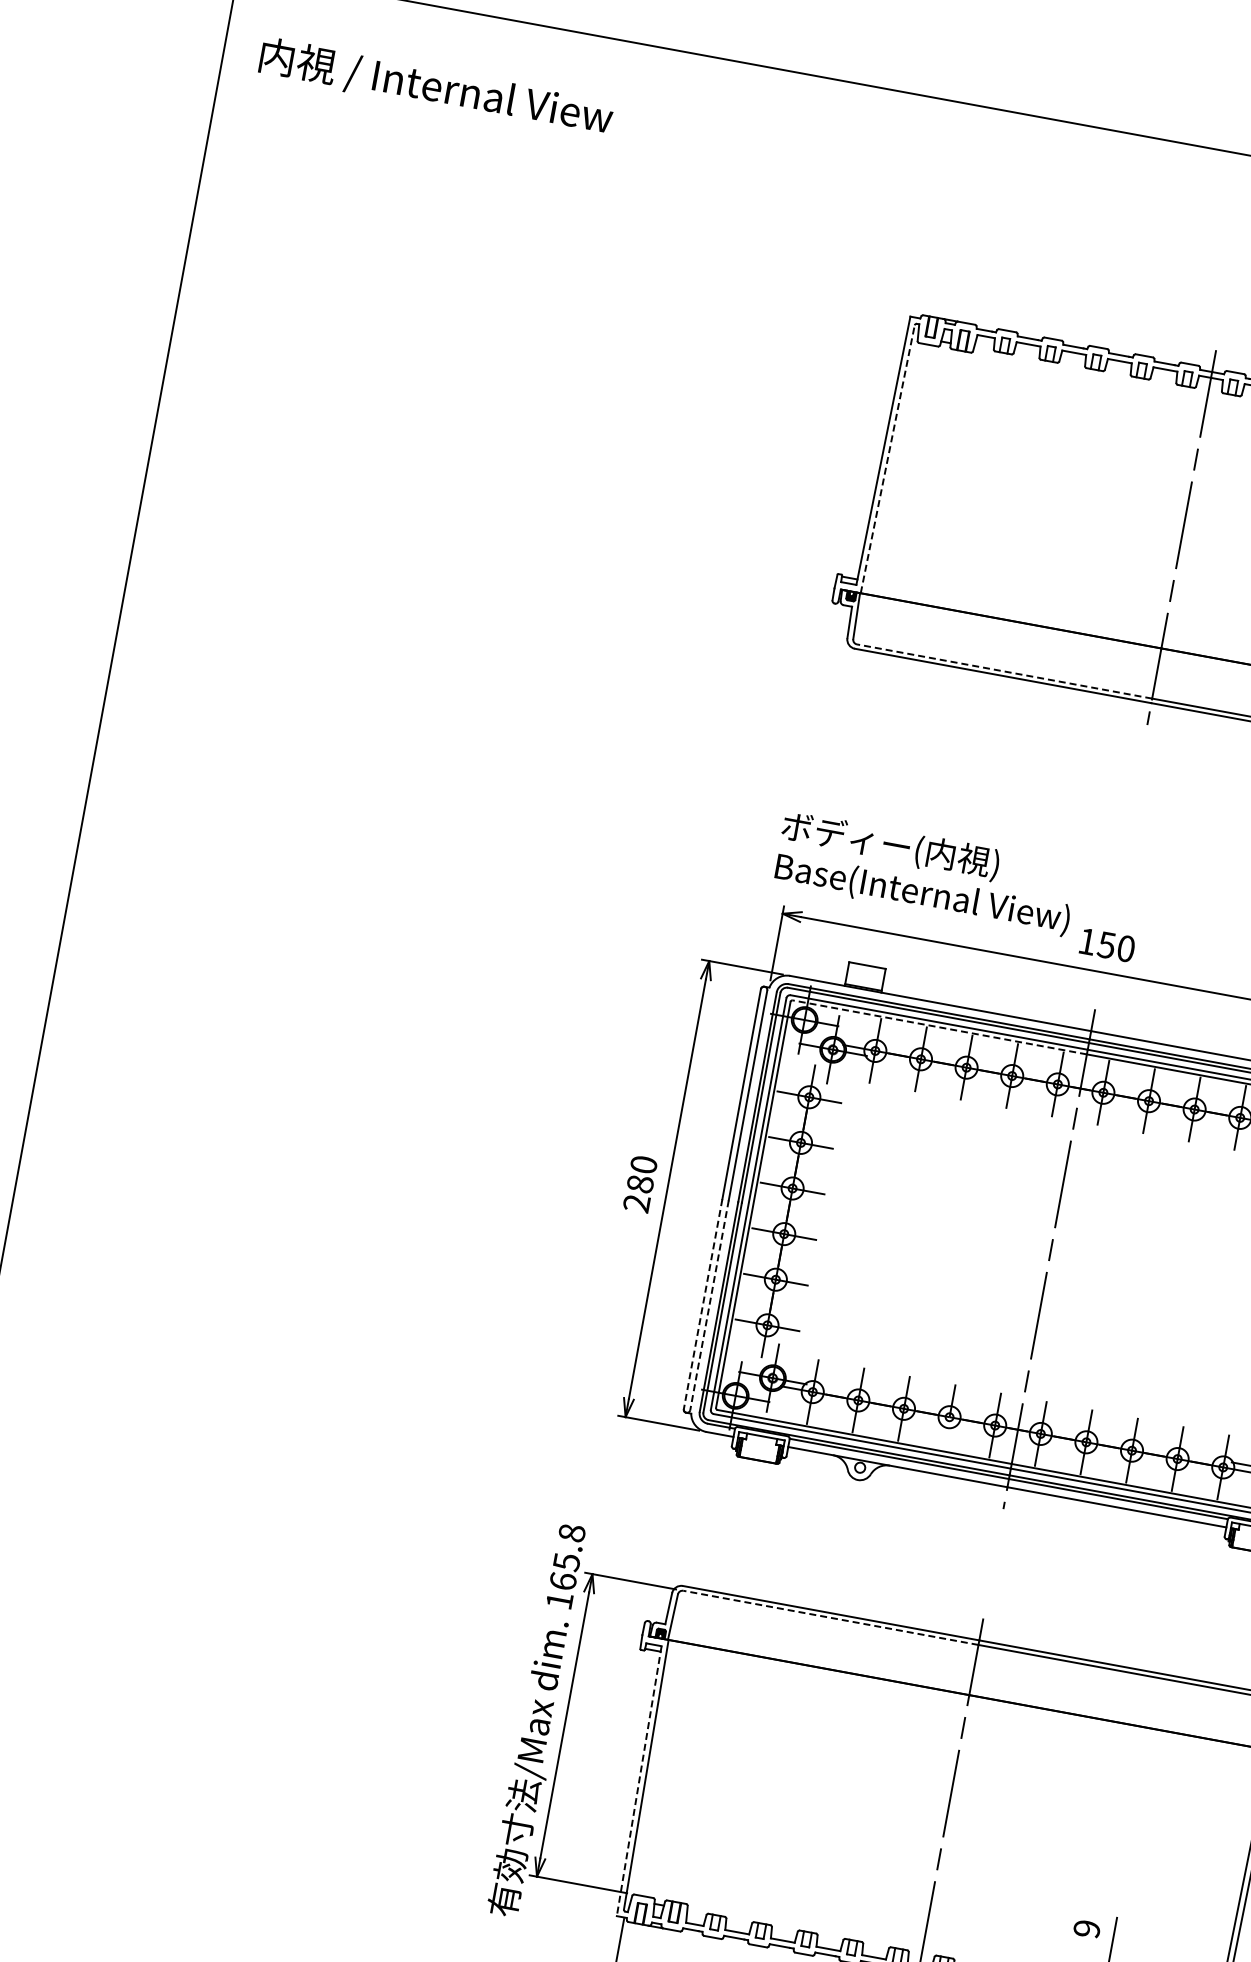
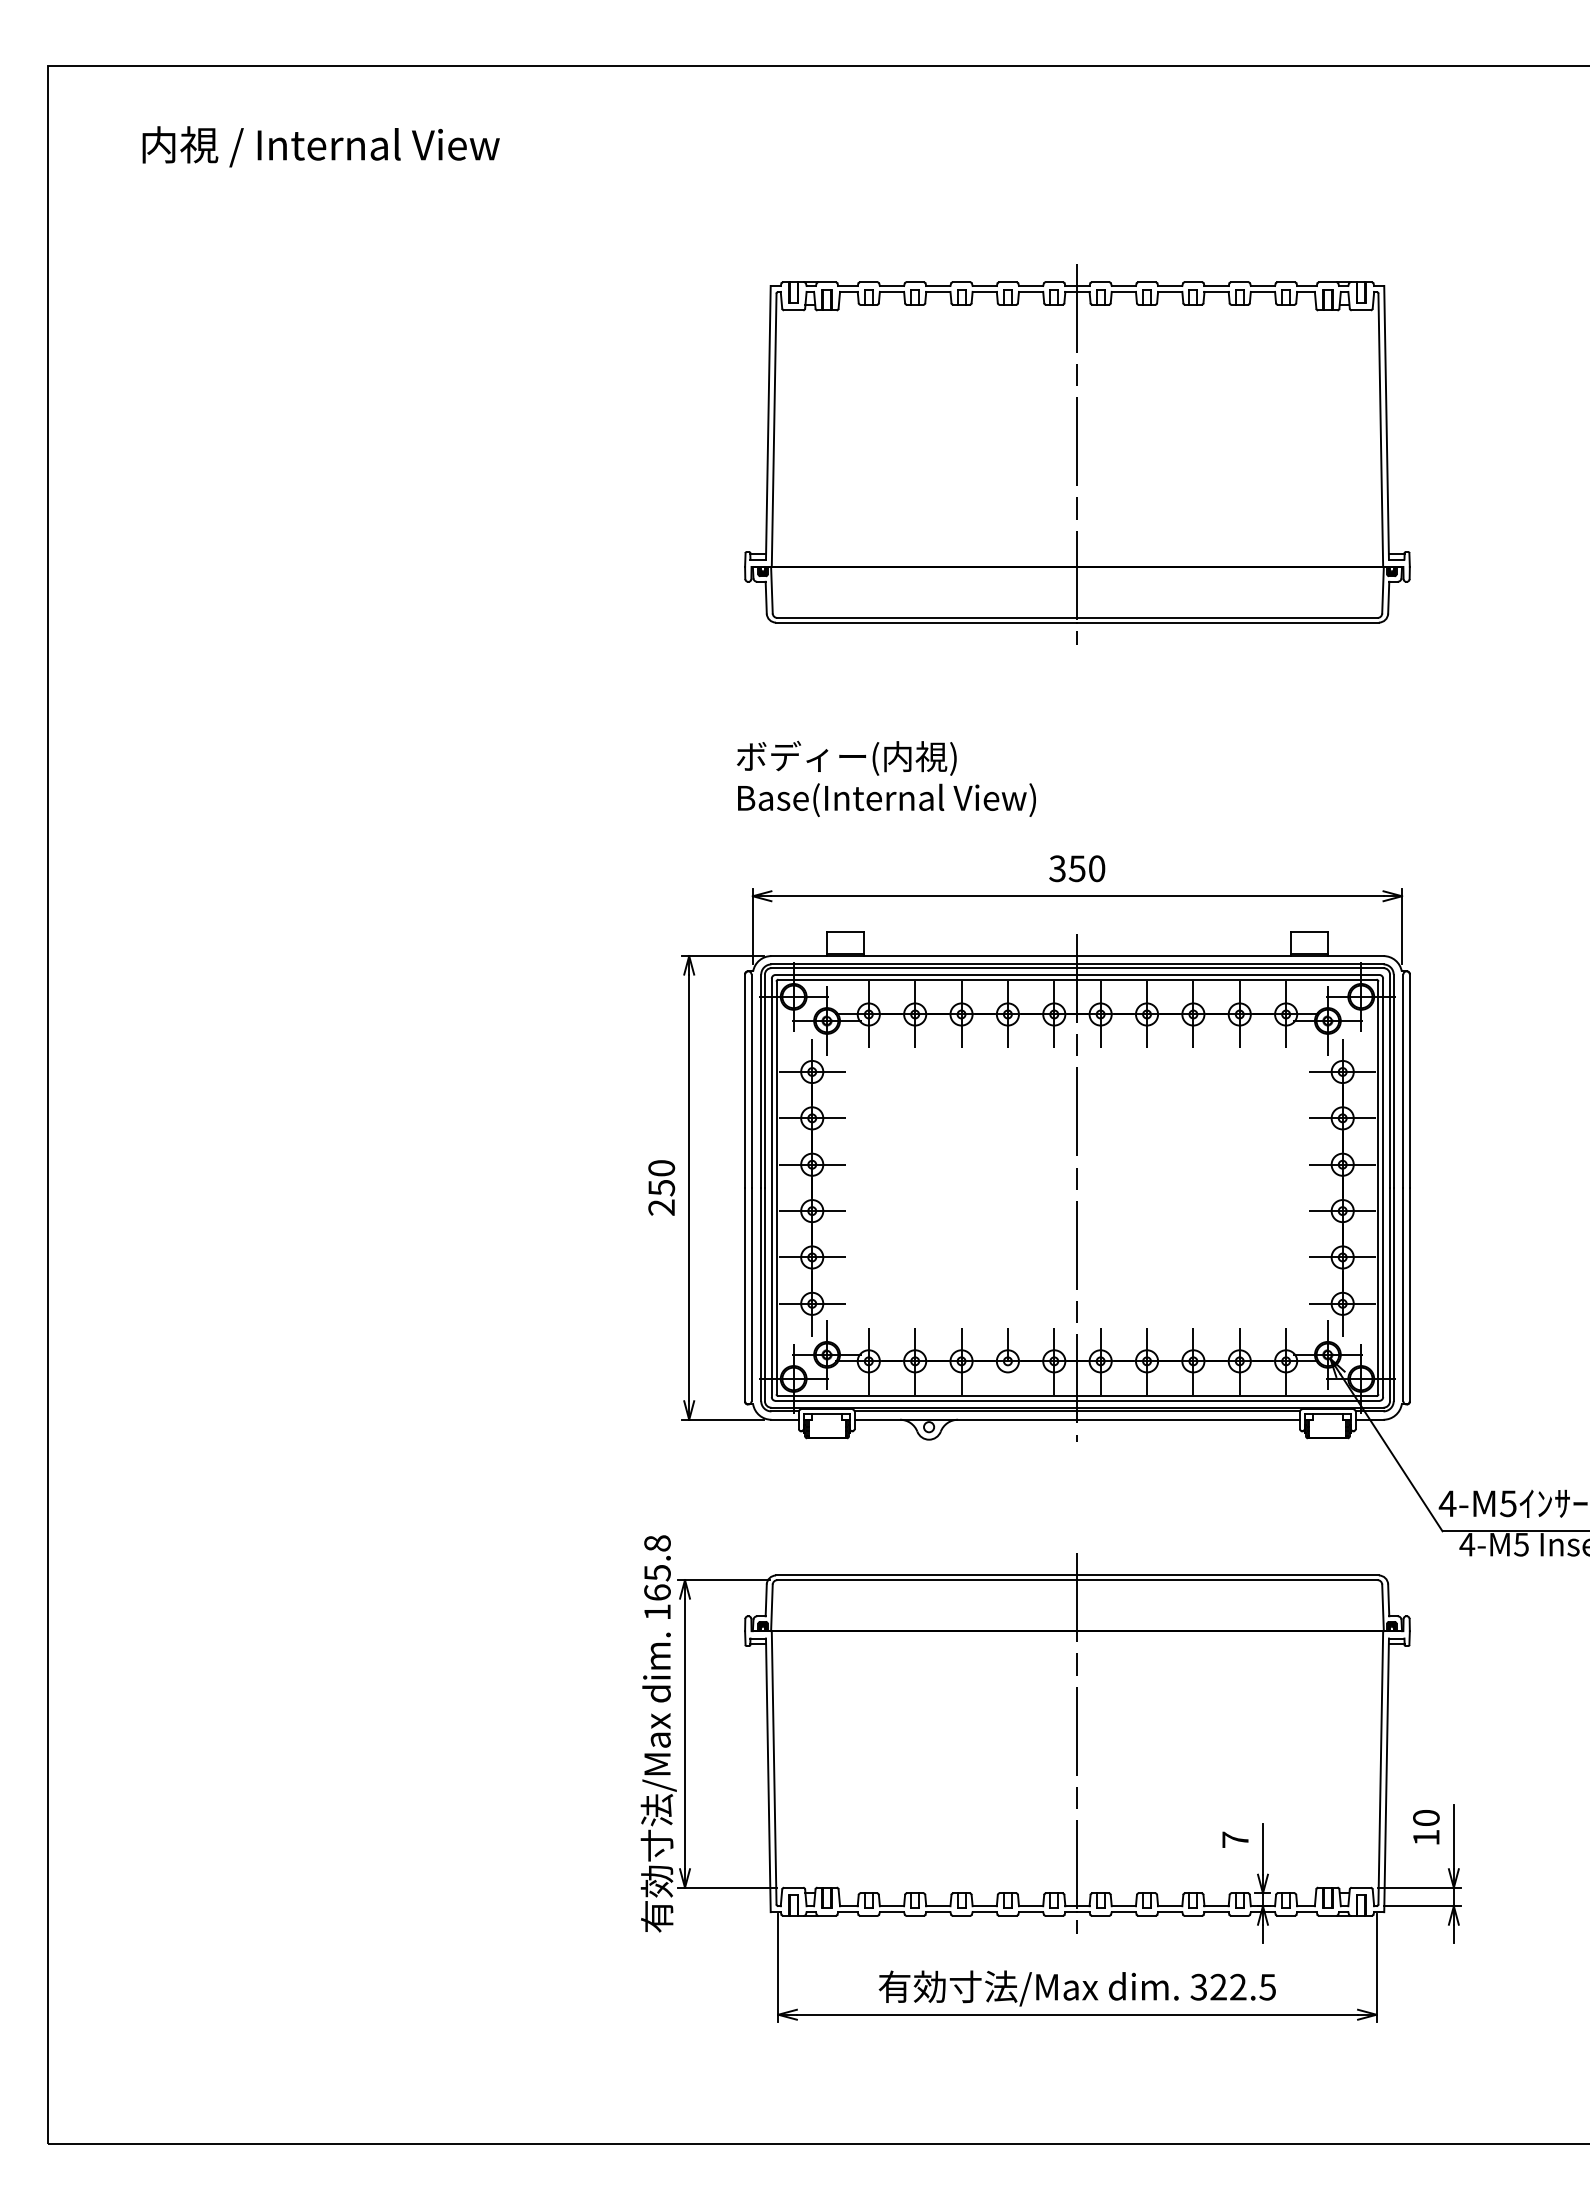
text: (435, 87) -> (320, 146), moved
line: (888, 459) -> (774, 430), dashed -> solid
line: (1003, 670) -> (926, 617), dashed -> solid
text: (926, 873) -> (886, 778), moved
text: (1087, 941) -> (1057, 868), 150 -> 350
line: (939, 1027) -> (927, 979), dashed -> solid
text: (640, 1183) -> (661, 1187), 280 -> 250
line: (703, 1304) -> (745, 1294), dashed -> solid
line: (709, 1305) -> (751, 1294), dashed -> solid
line: (829, 1618) -> (926, 1580), dashed -> solid
line: (639, 1781) -> (768, 1775), dashed -> solid
text: (1087, 1928) -> (1235, 1839), 9 -> 7

